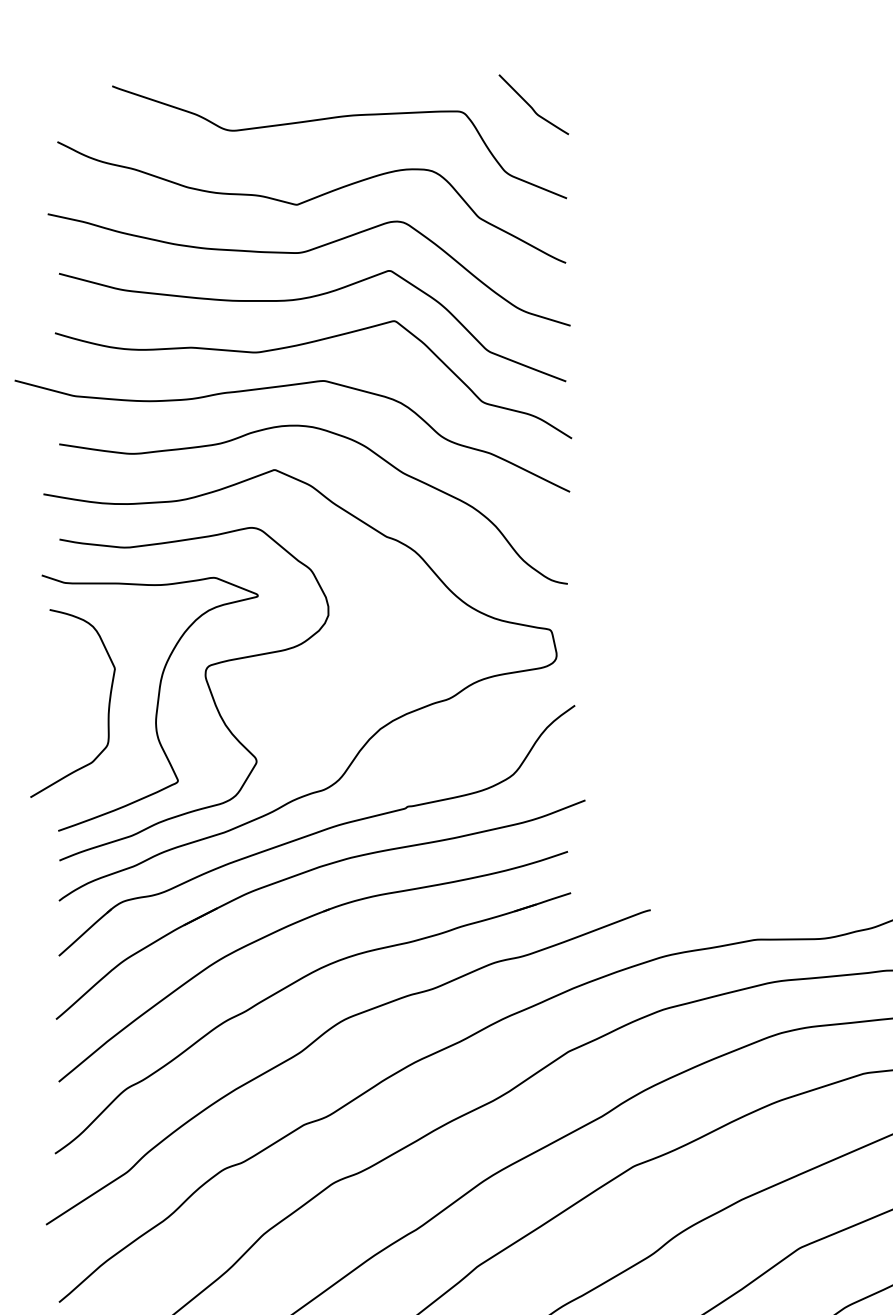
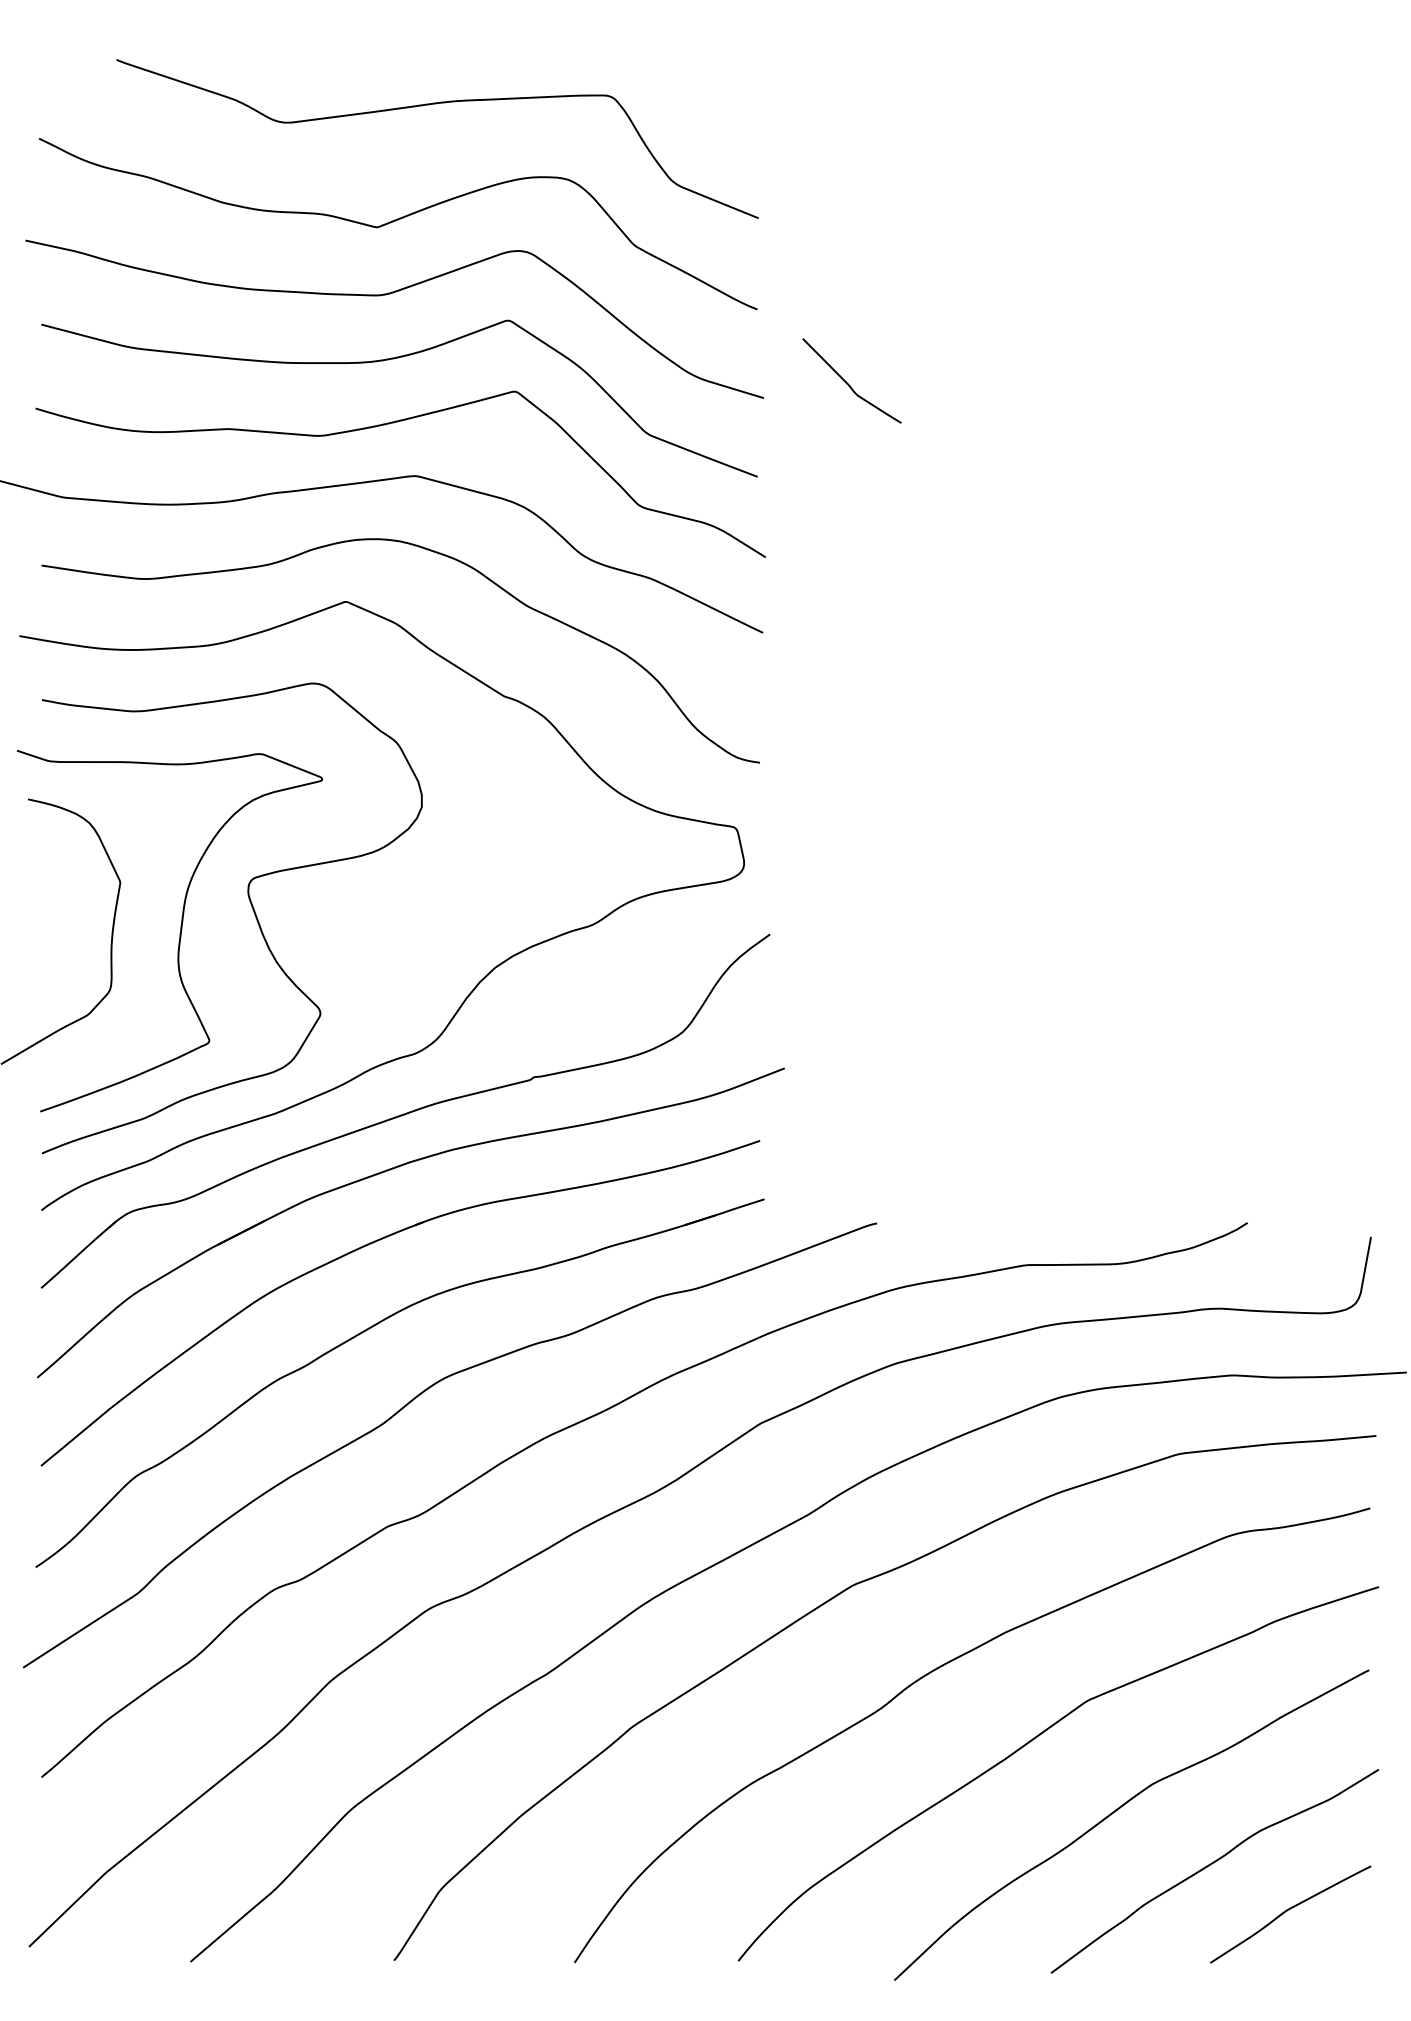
curve: (531, 106) -> (848, 383), moved

